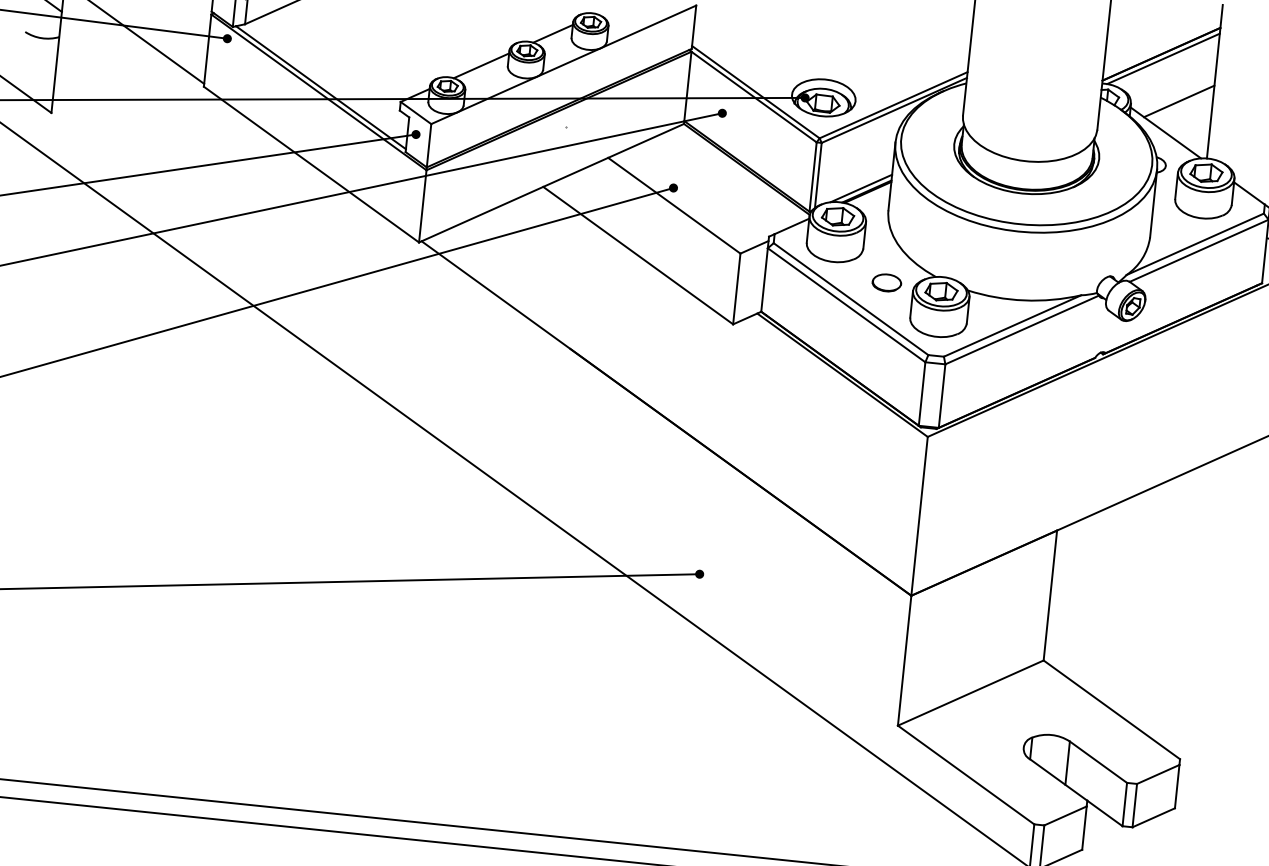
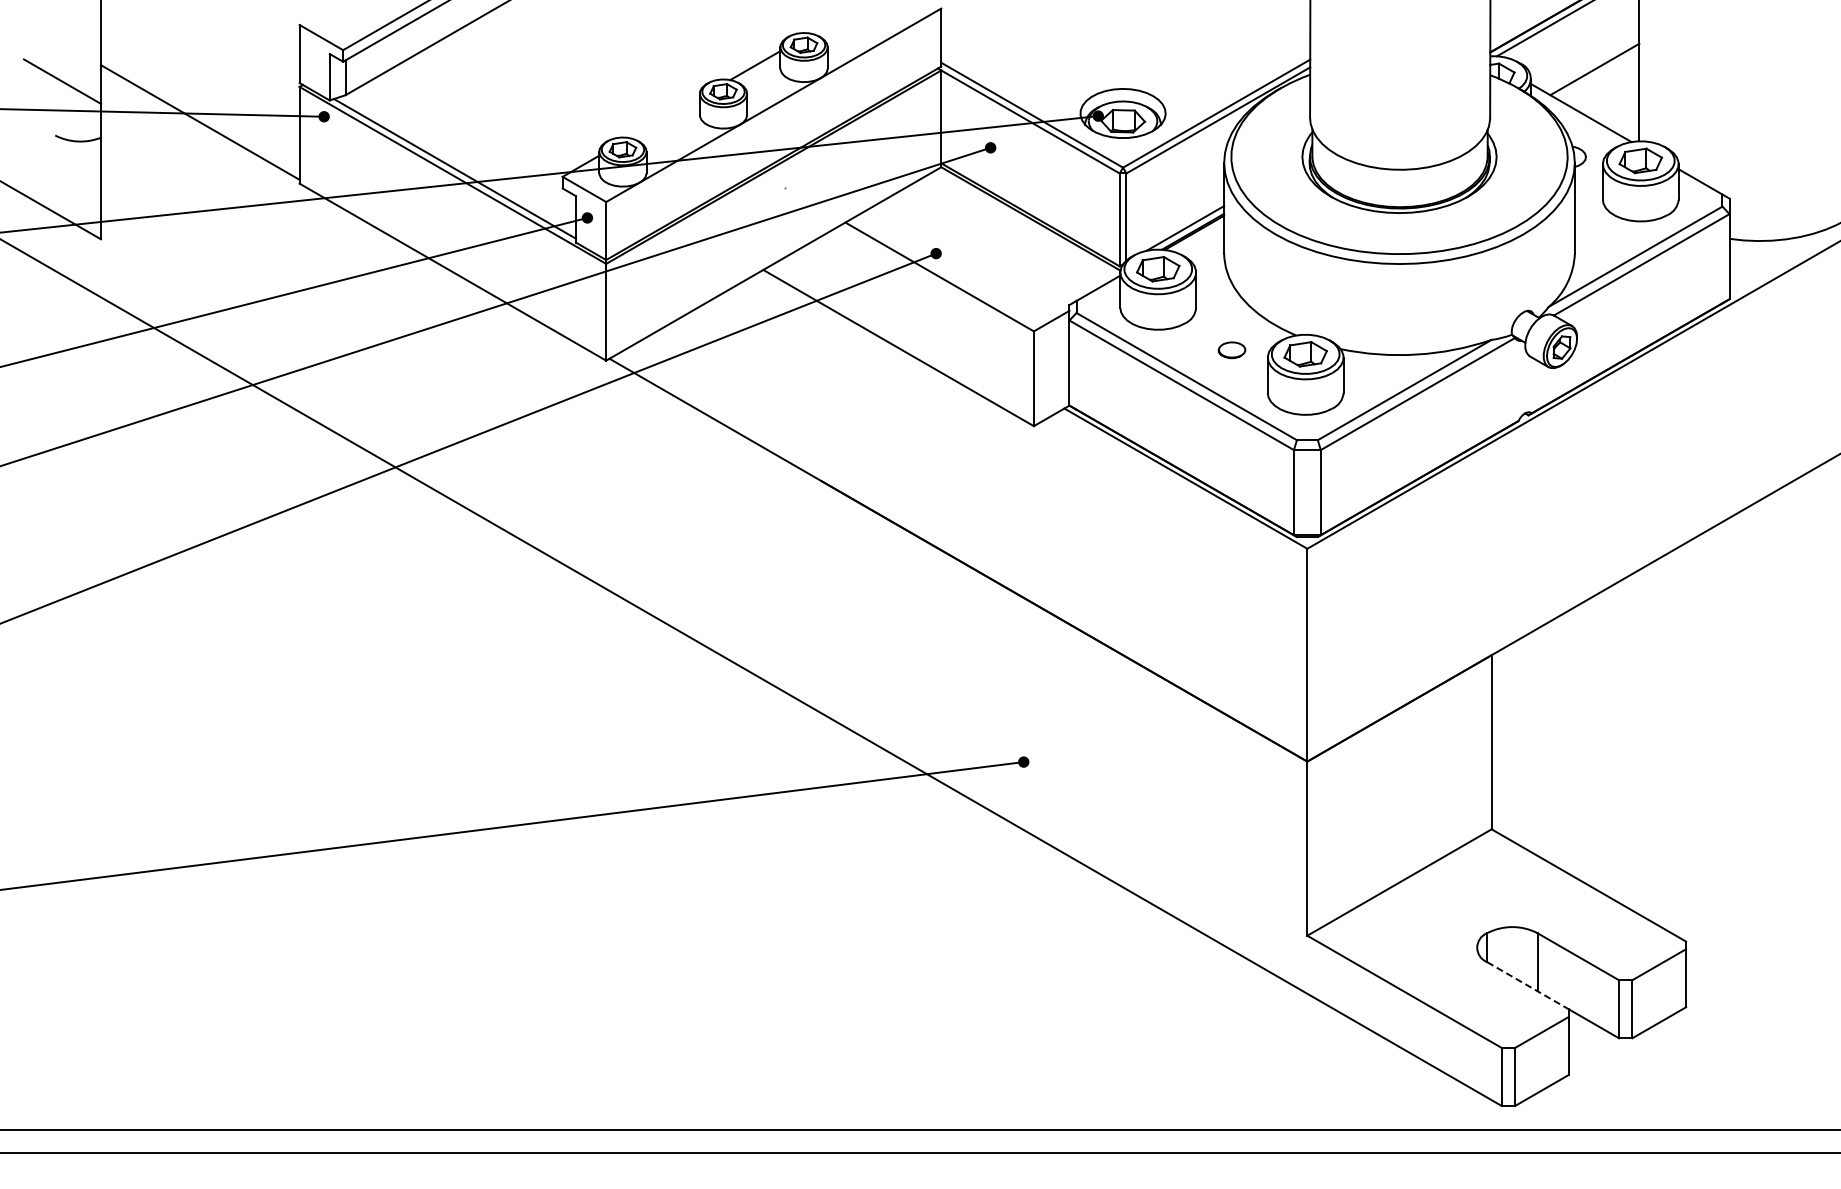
line: (481, 65) -> (664, 117), removed
part: (886, 283) -> (1231, 350), size x0.7
line: (1059, 779) -> (1528, 985), solid -> dashed

